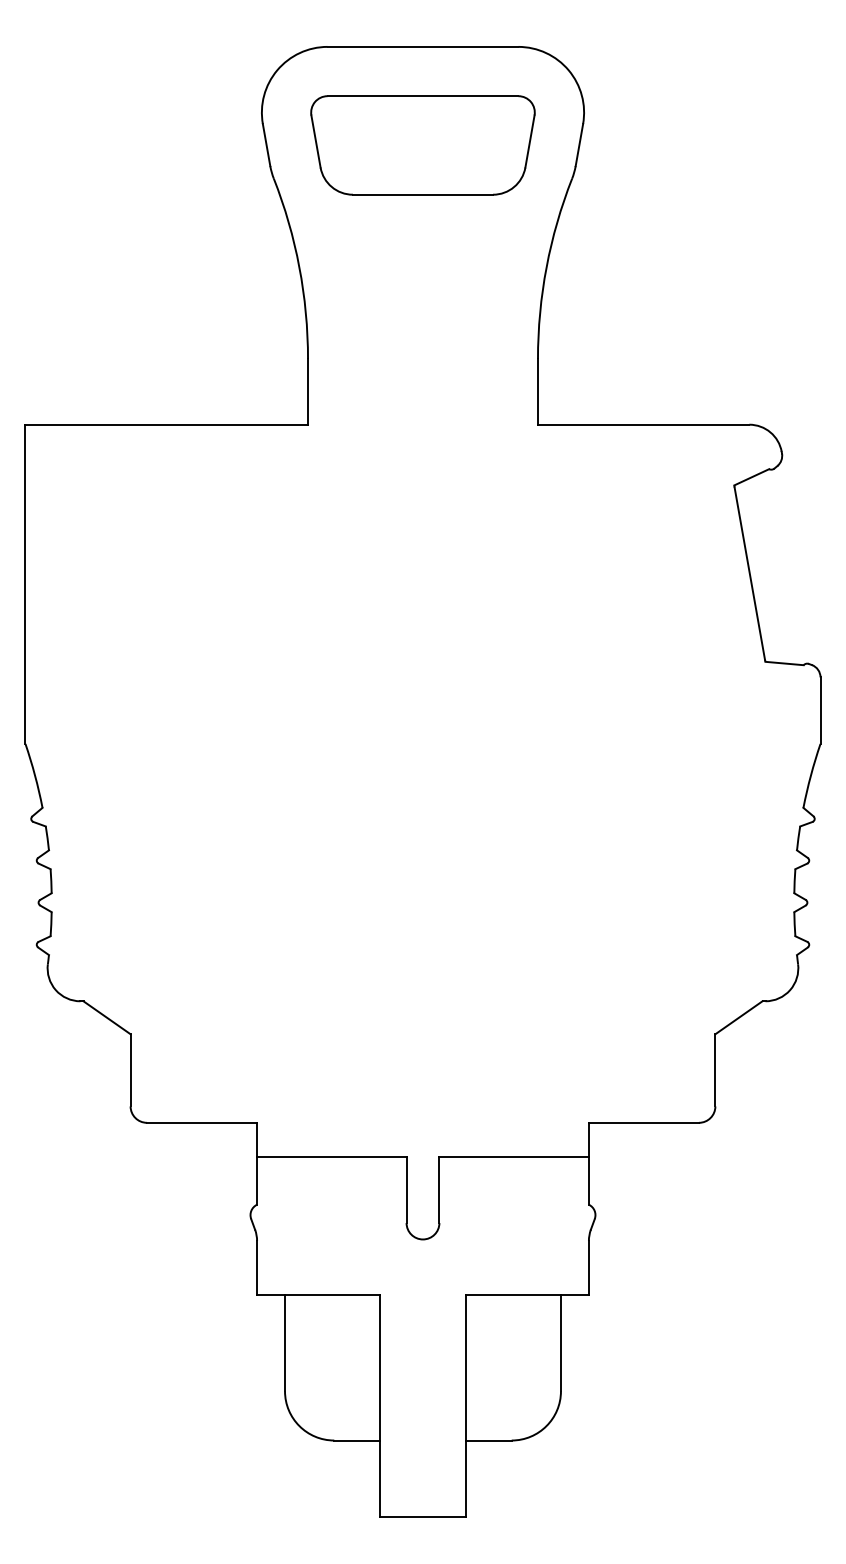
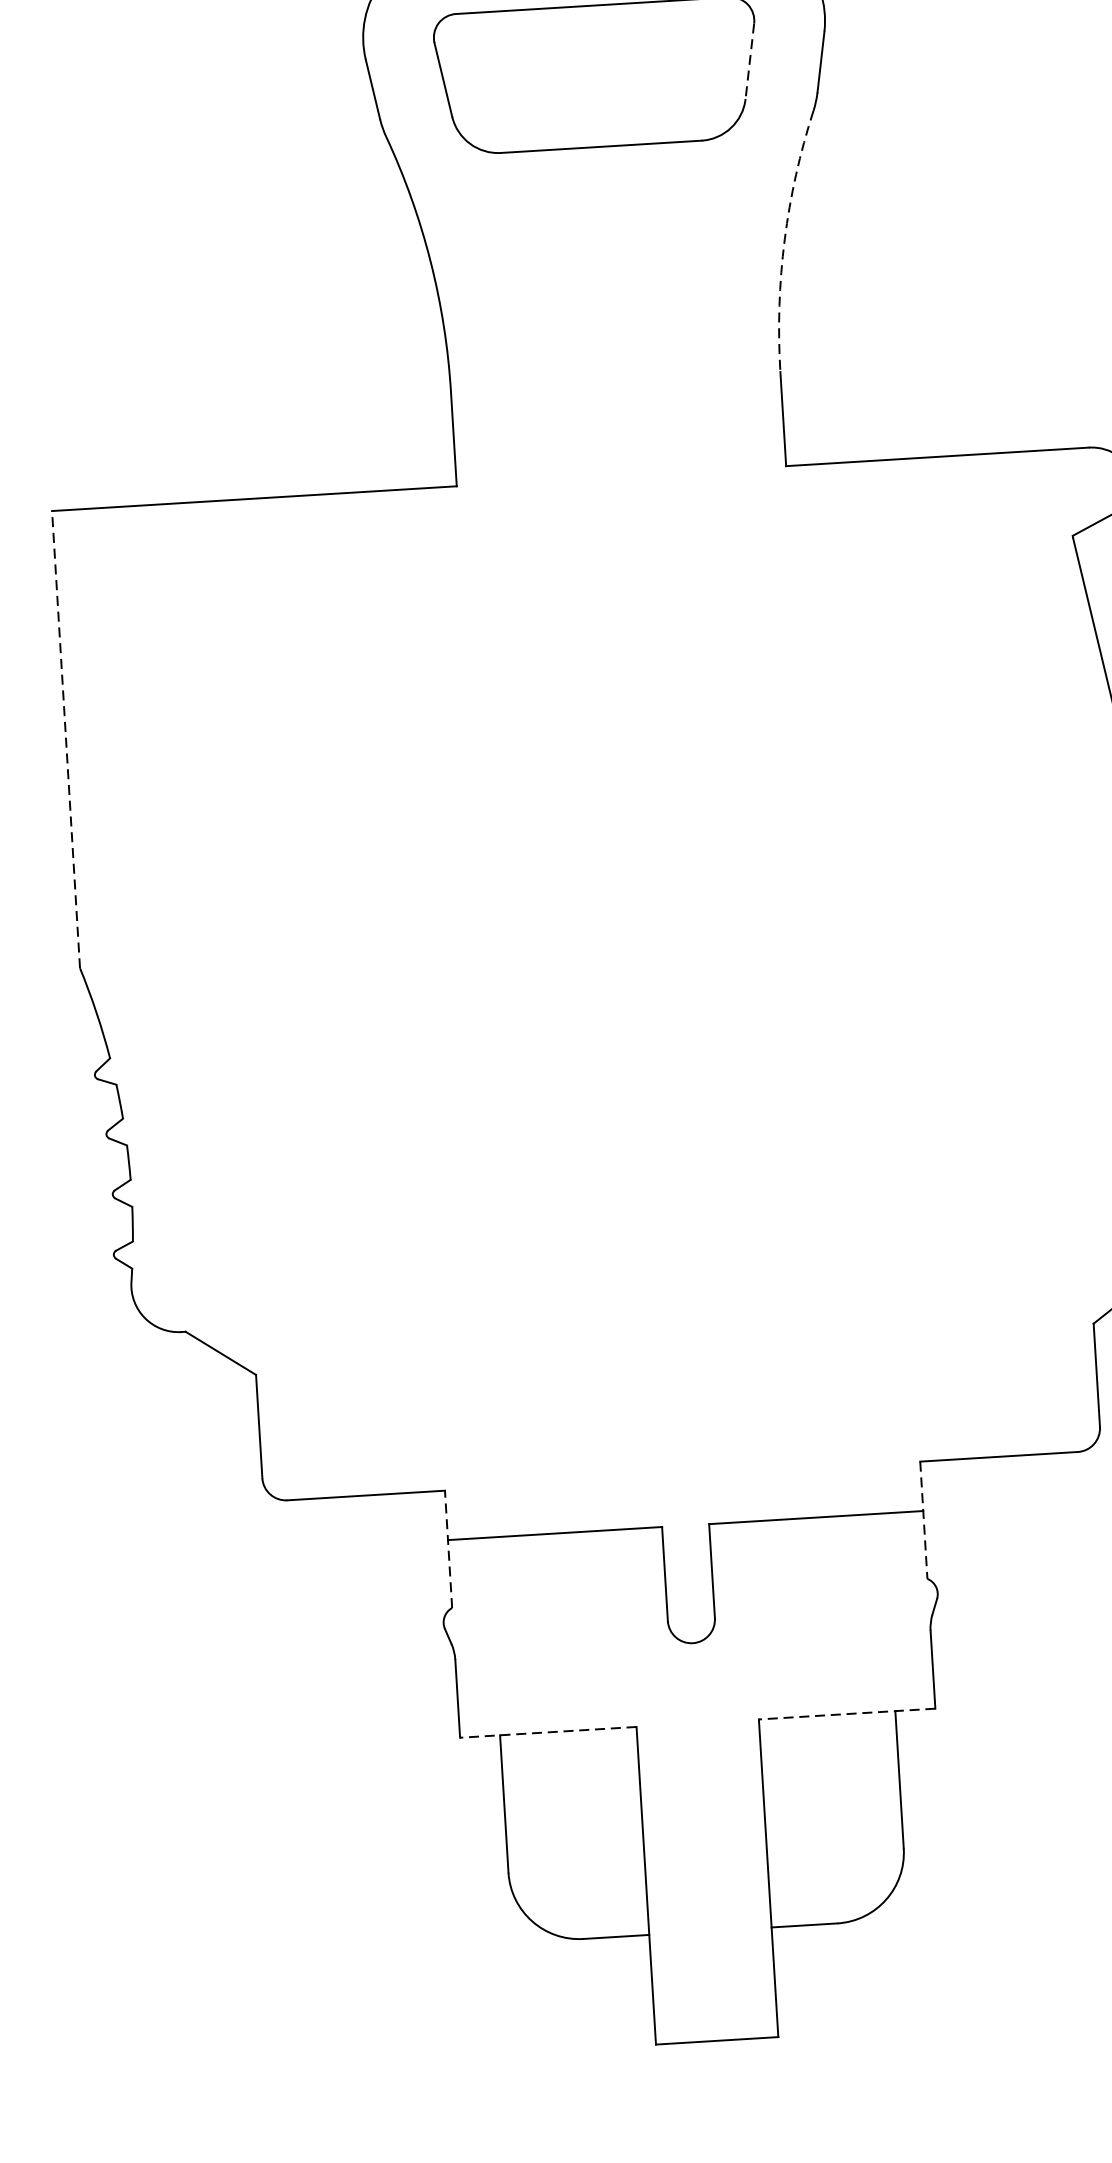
line: (529, 142) -> (749, 62), solid -> dashed
arc: (546, 267) -> (784, 240), solid -> dashed
line: (25, 584) -> (66, 739), solid -> dashed
line: (257, 1163) -> (449, 1548), solid -> dashed
line: (588, 1163) -> (923, 1519), solid -> dashed
line: (318, 1295) -> (548, 1732), solid -> dashed
line: (527, 1295) -> (847, 1714), solid -> dashed

